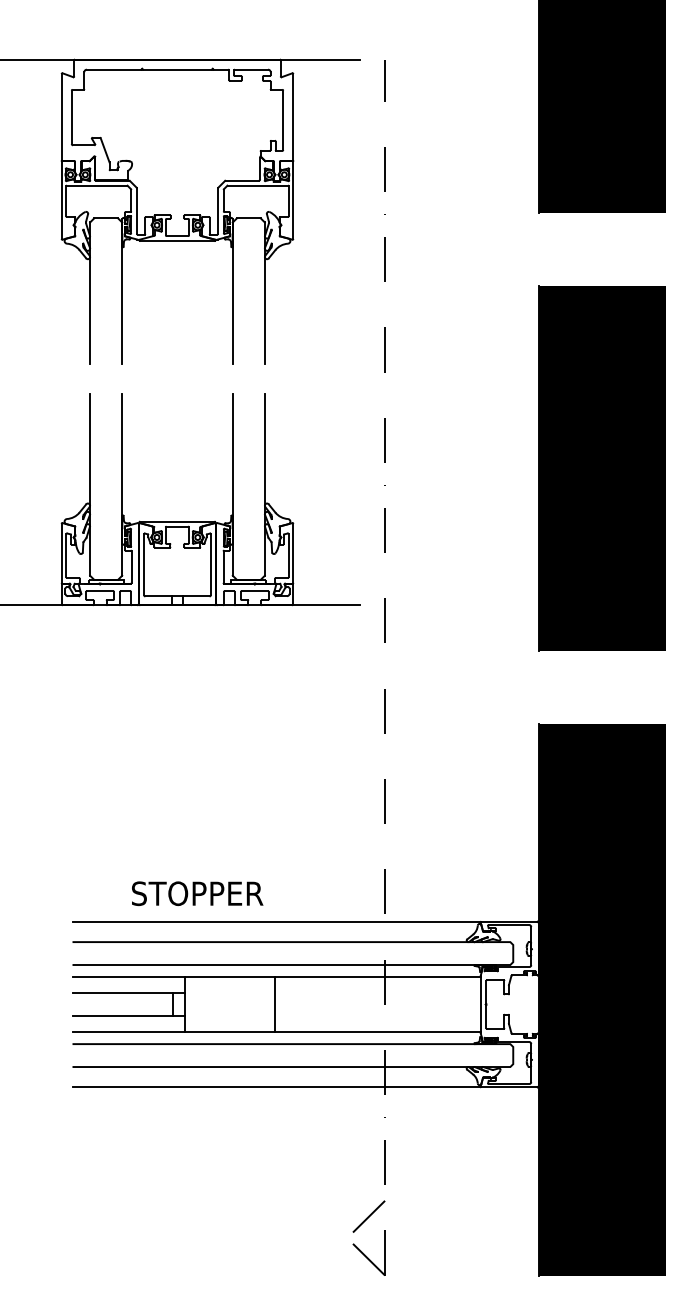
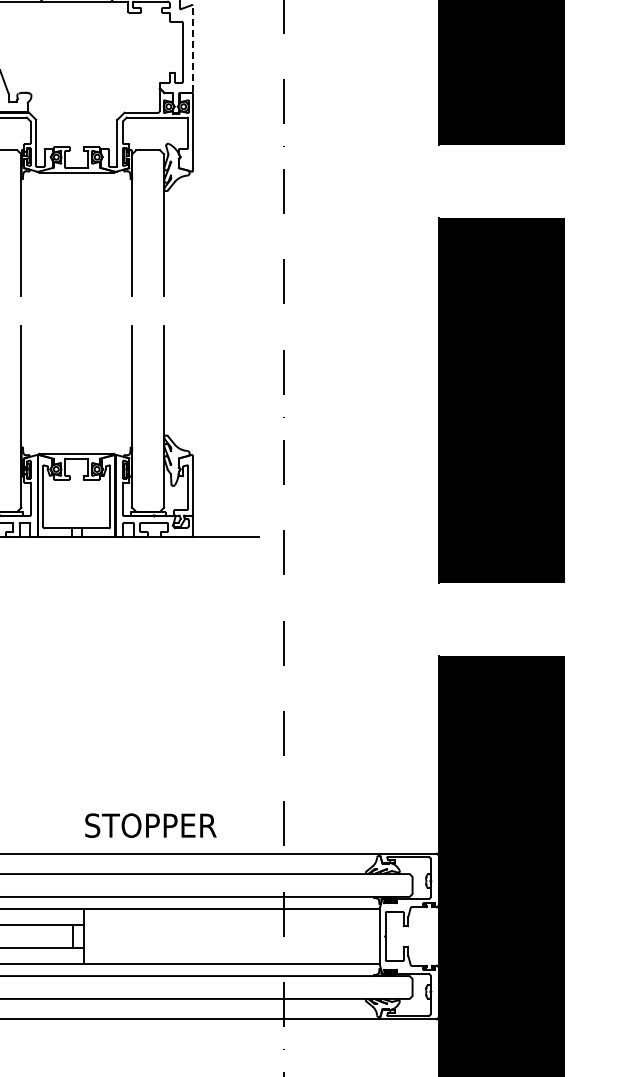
line: (293, 116) -> (192, 48), solid -> dashed
text: (197, 893) -> (150, 825), moved
line: (274, 1004) -> (173, 936), removed

